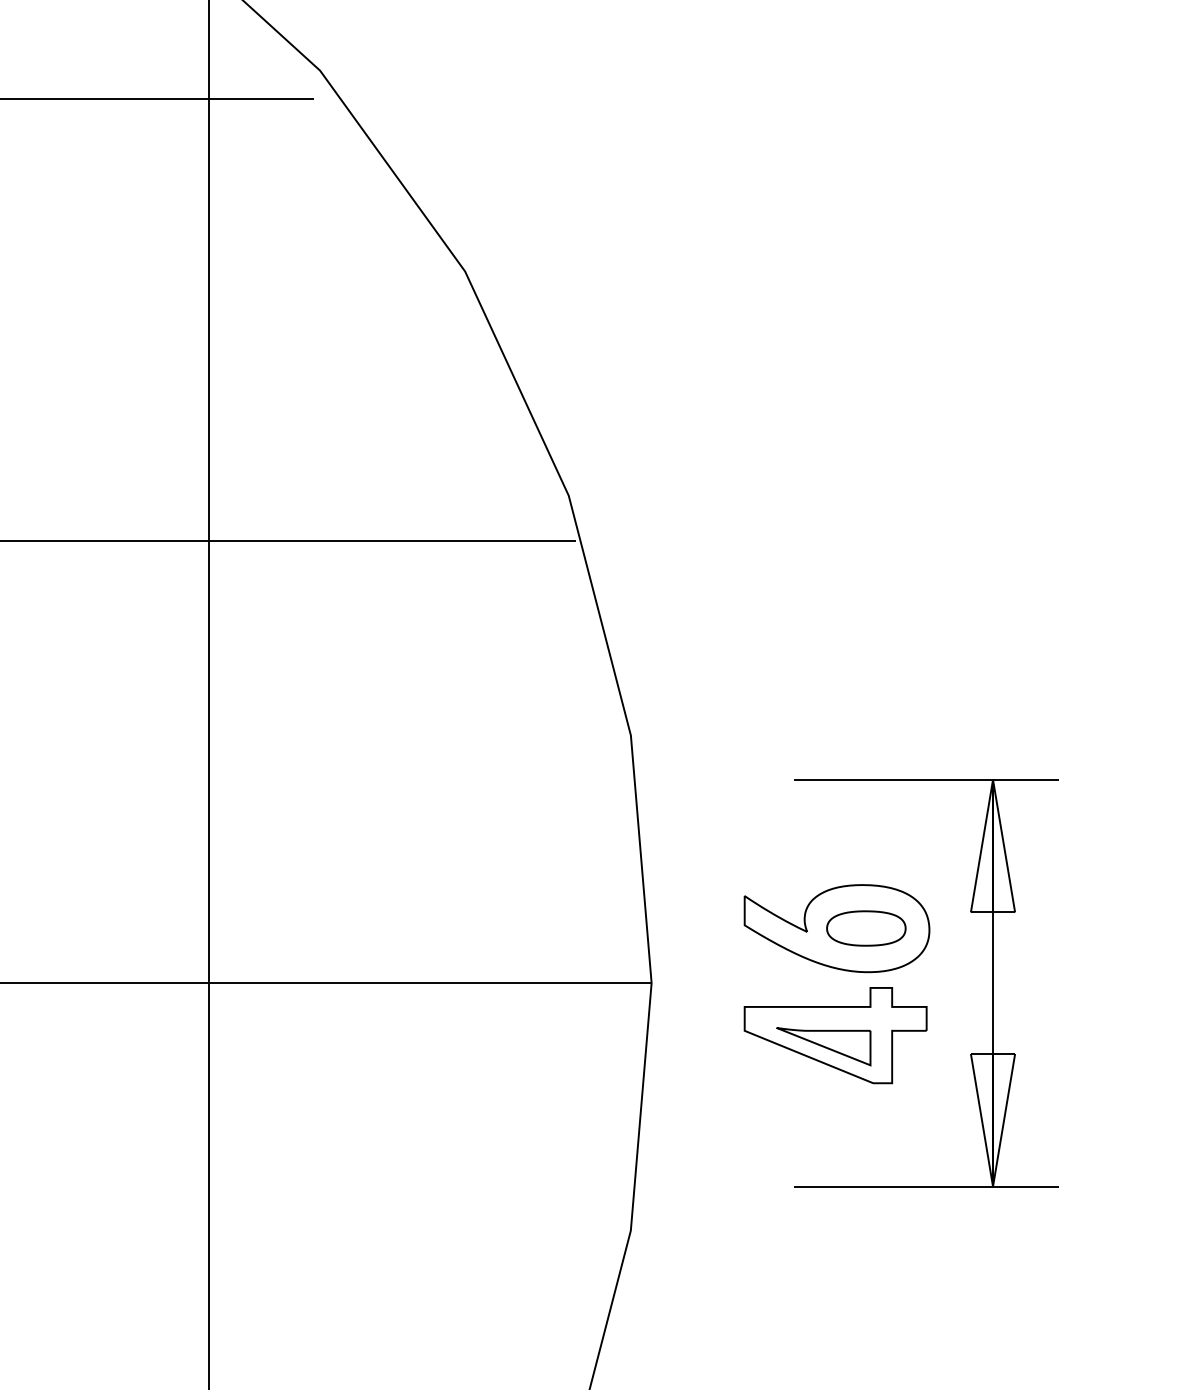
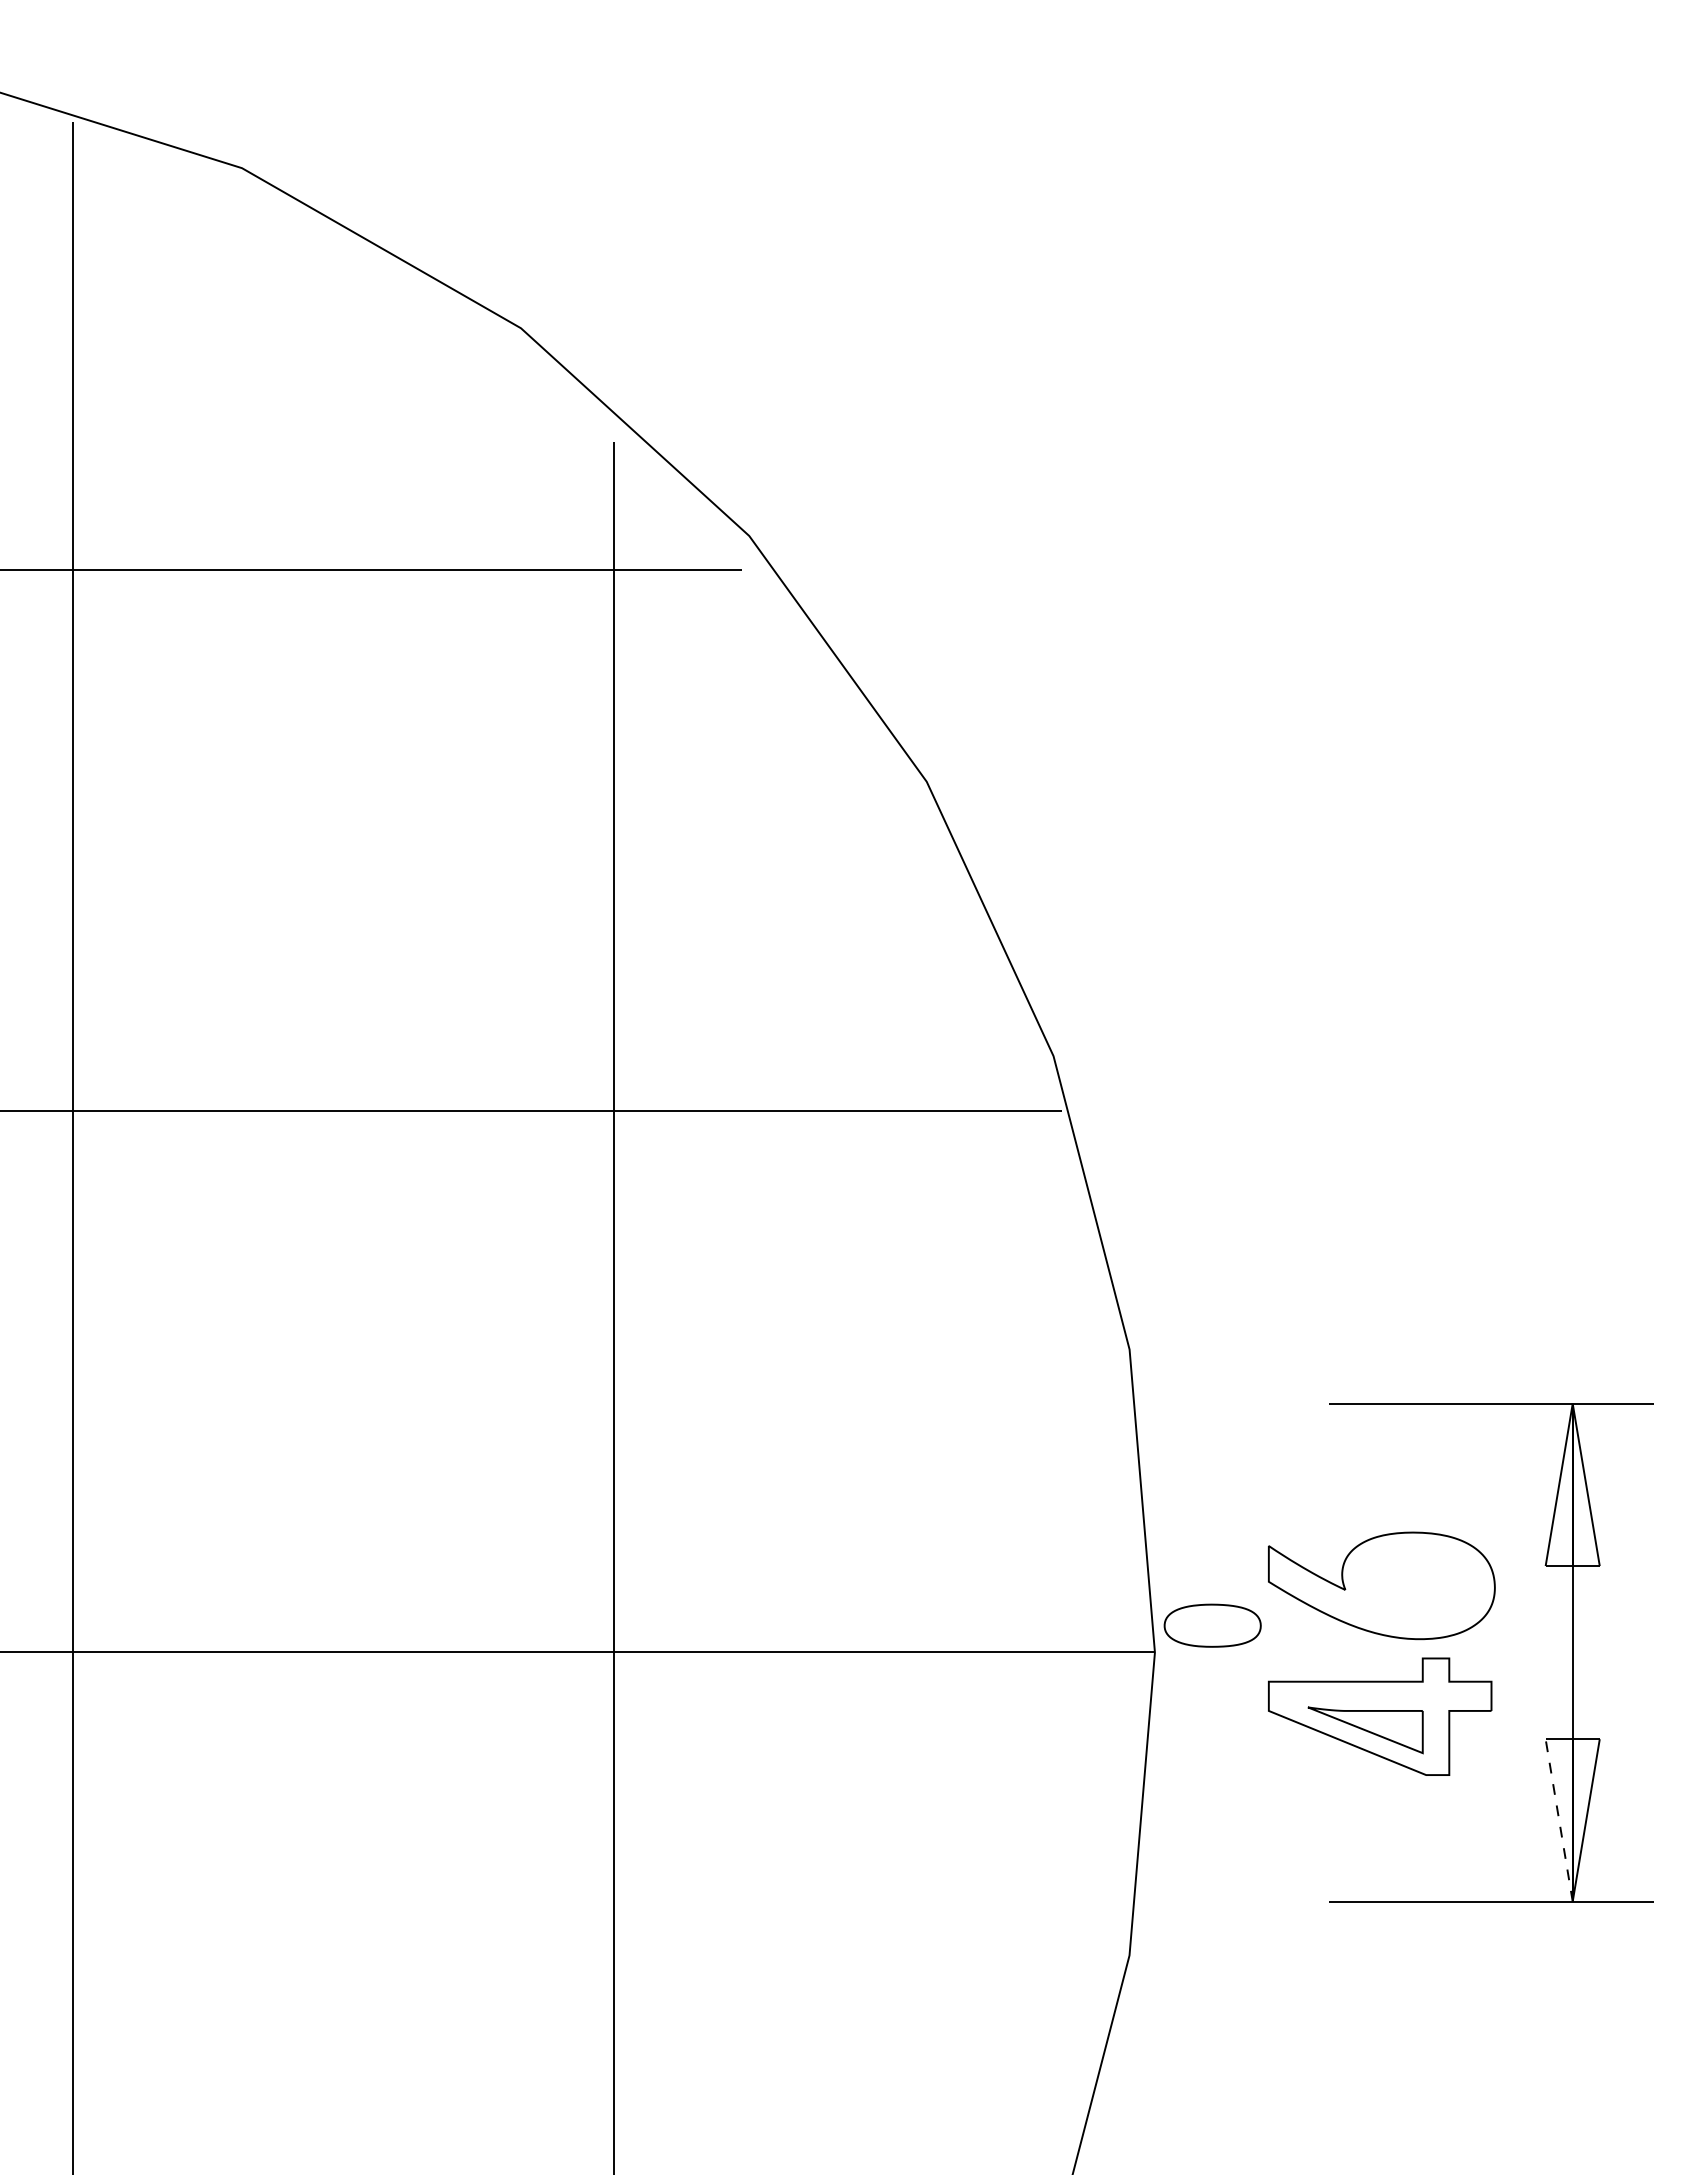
part: (866, 928) -> (1212, 1625), moved
line: (982, 1119) -> (1559, 1819), solid -> dashed

